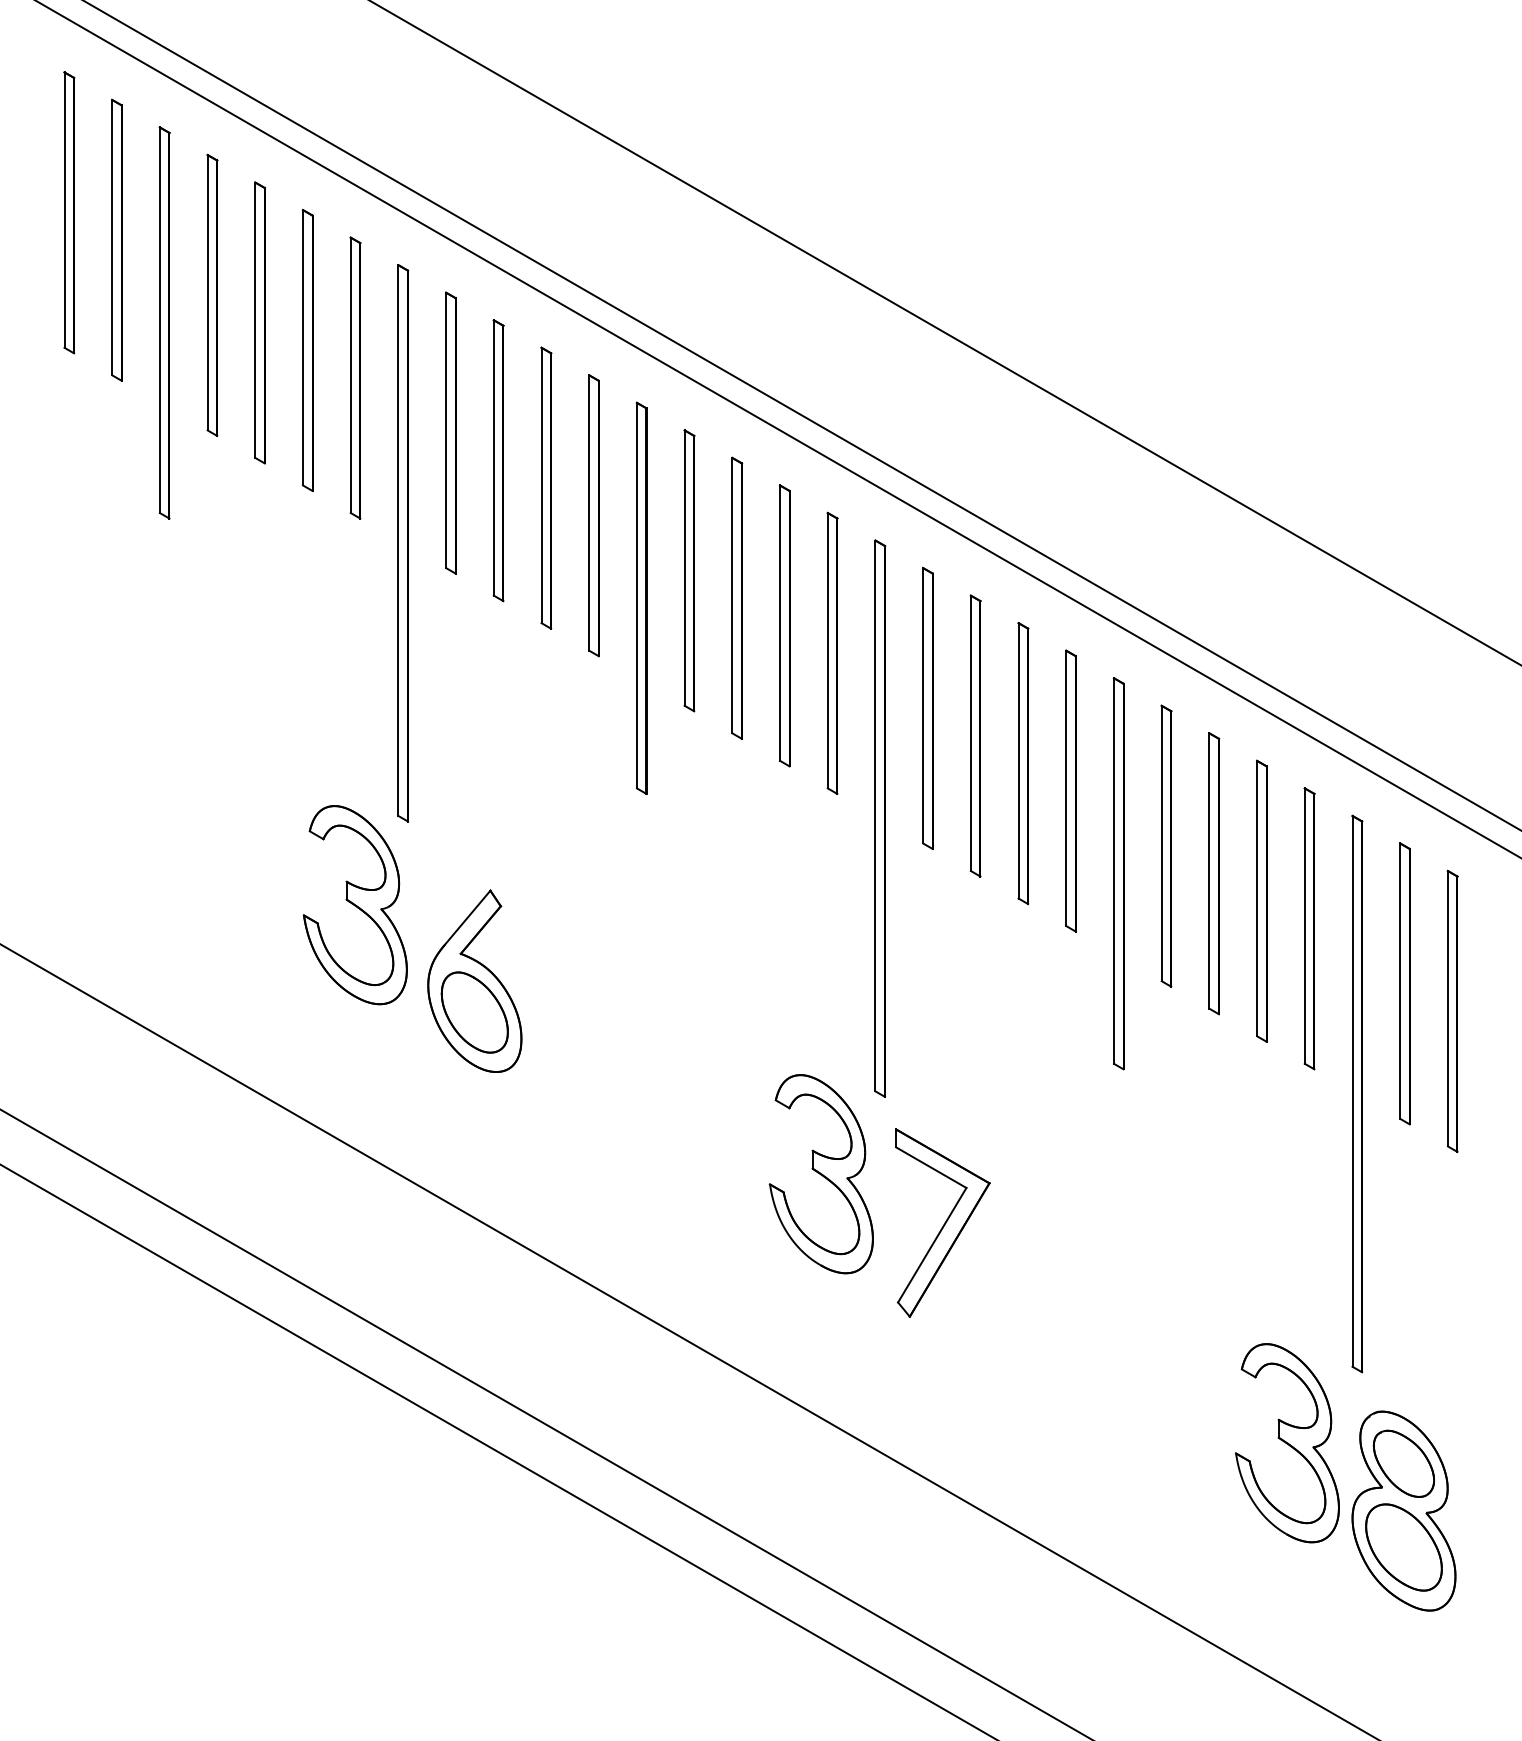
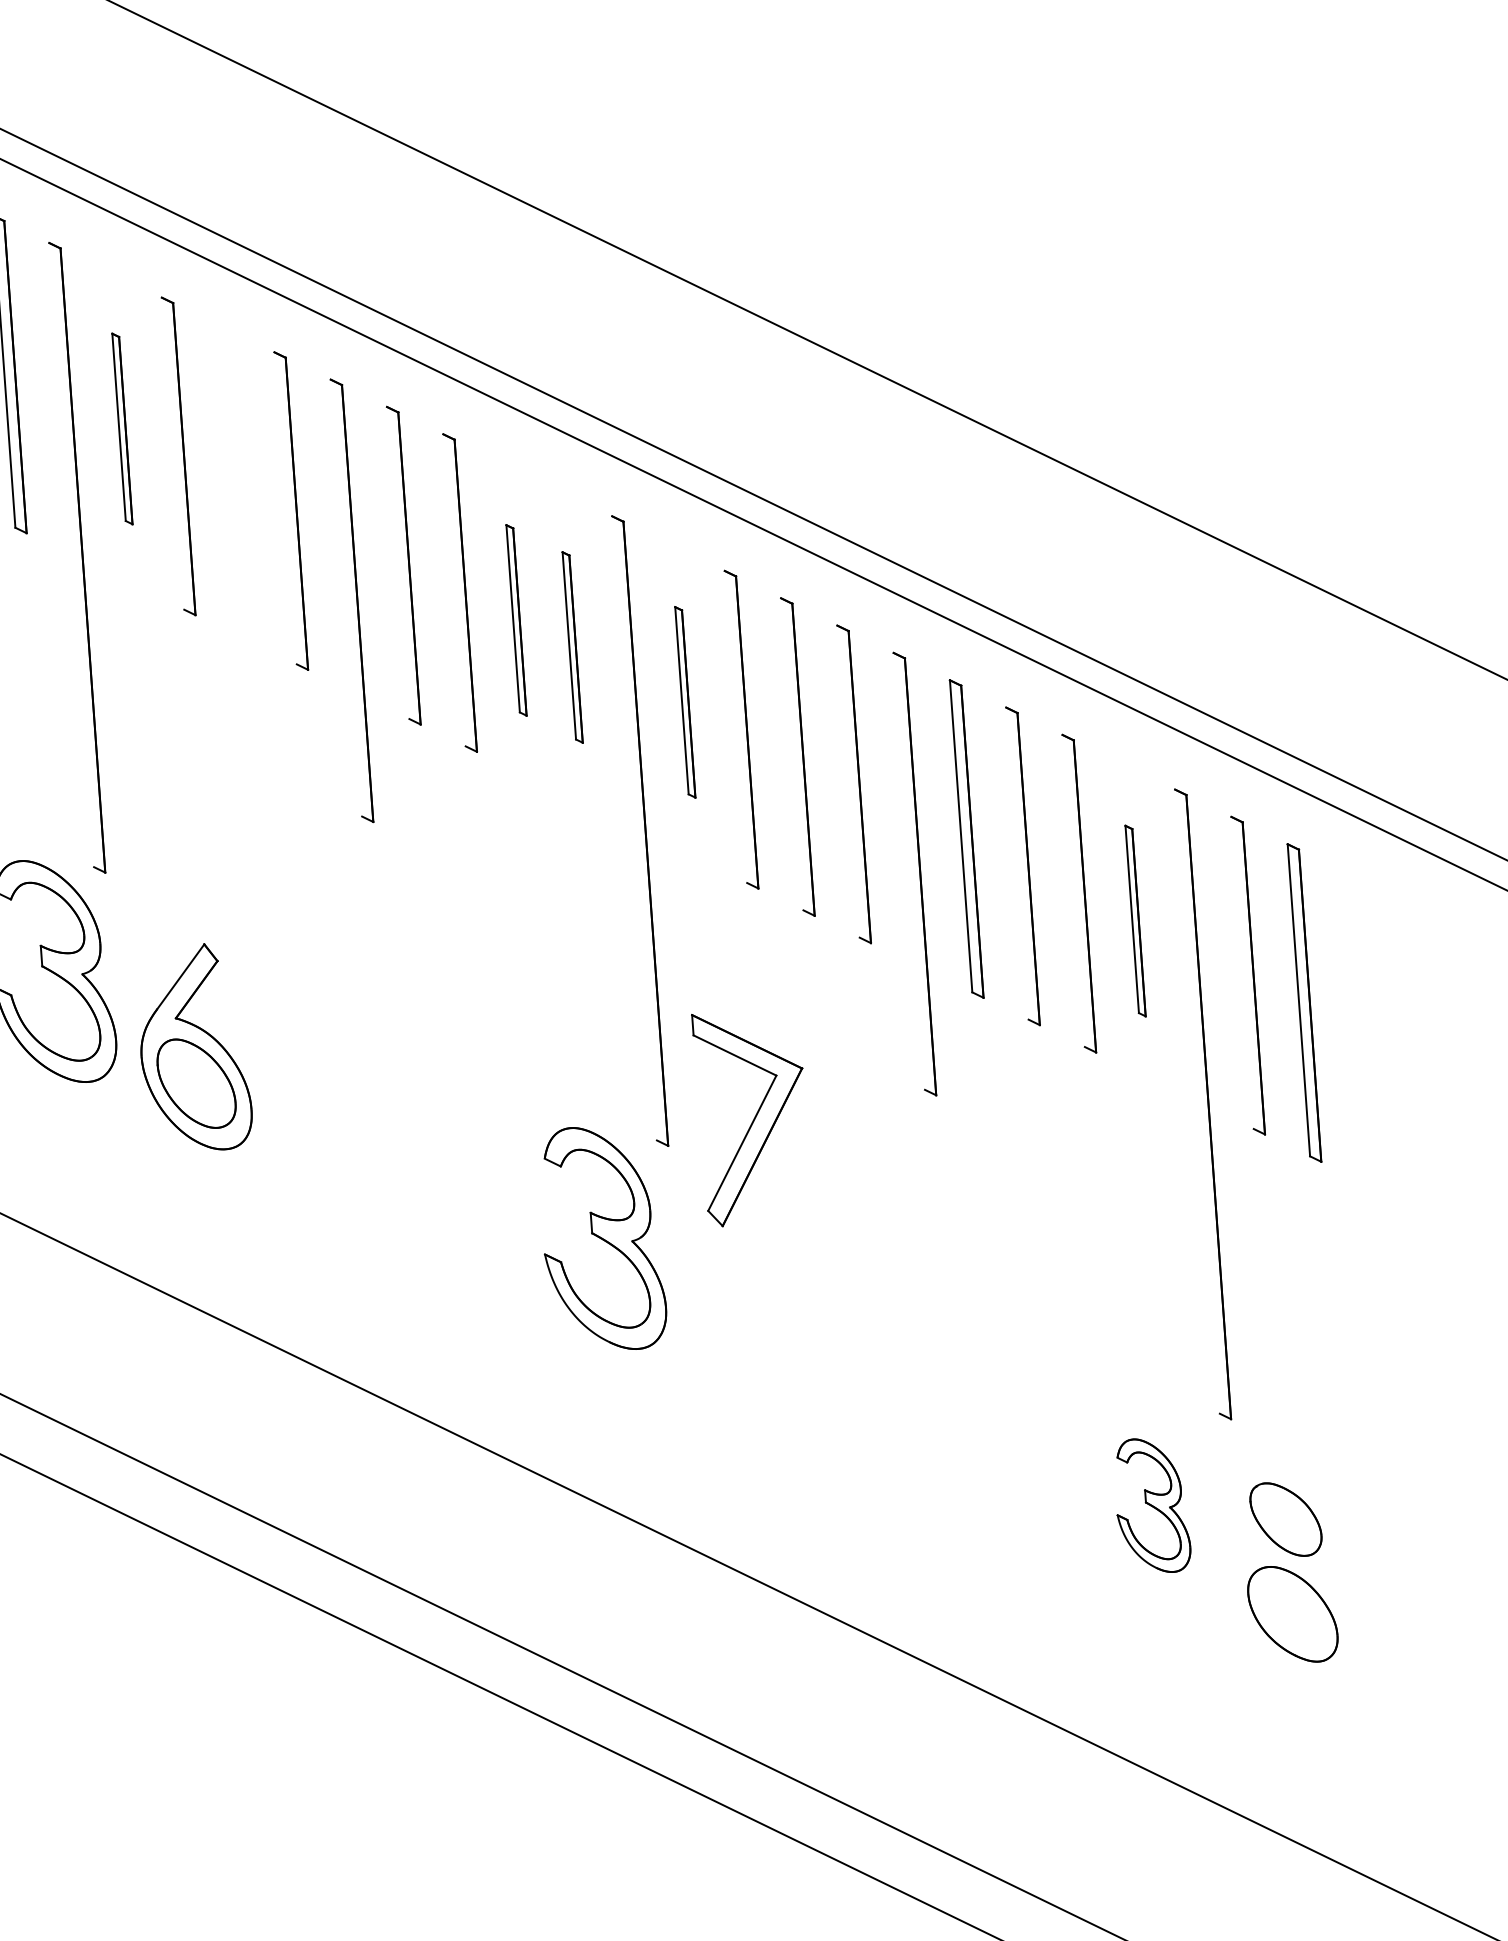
part: (450, 432) -> (121, 428), size x0.6
line: (493, 457) -> (172, 453), removed
part: (546, 487) -> (235, 482), removed
line: (589, 512) -> (285, 507), removed
line: (398, 540) -> (71, 554), removed
line: (684, 567) -> (398, 562), removed
line: (636, 595) -> (345, 597), removed
line: (732, 595) -> (454, 590), removed
part: (784, 625) -> (516, 619), size x0.6
part: (832, 652) -> (572, 646), size x0.6
part: (927, 708) -> (684, 702), size x0.6
line: (970, 733) -> (735, 727), removed
line: (1018, 760) -> (792, 753), removed
line: (1066, 788) -> (848, 781), removed
line: (875, 815) -> (634, 827), removed
line: (1114, 870) -> (909, 870), removed
line: (1209, 870) -> (1017, 863), removed
line: (1257, 898) -> (1074, 890), removed
part: (1309, 928) -> (1135, 920), size x0.6
line: (1400, 980) -> (1242, 972), removed
line: (1352, 1090) -> (1197, 1100), removed
part: (942, 1222) -> (752, 1116), moved
part: (1286, 1443) -> (1151, 1506), size x0.6
part: (1403, 1510) -> (1289, 1572), removed

